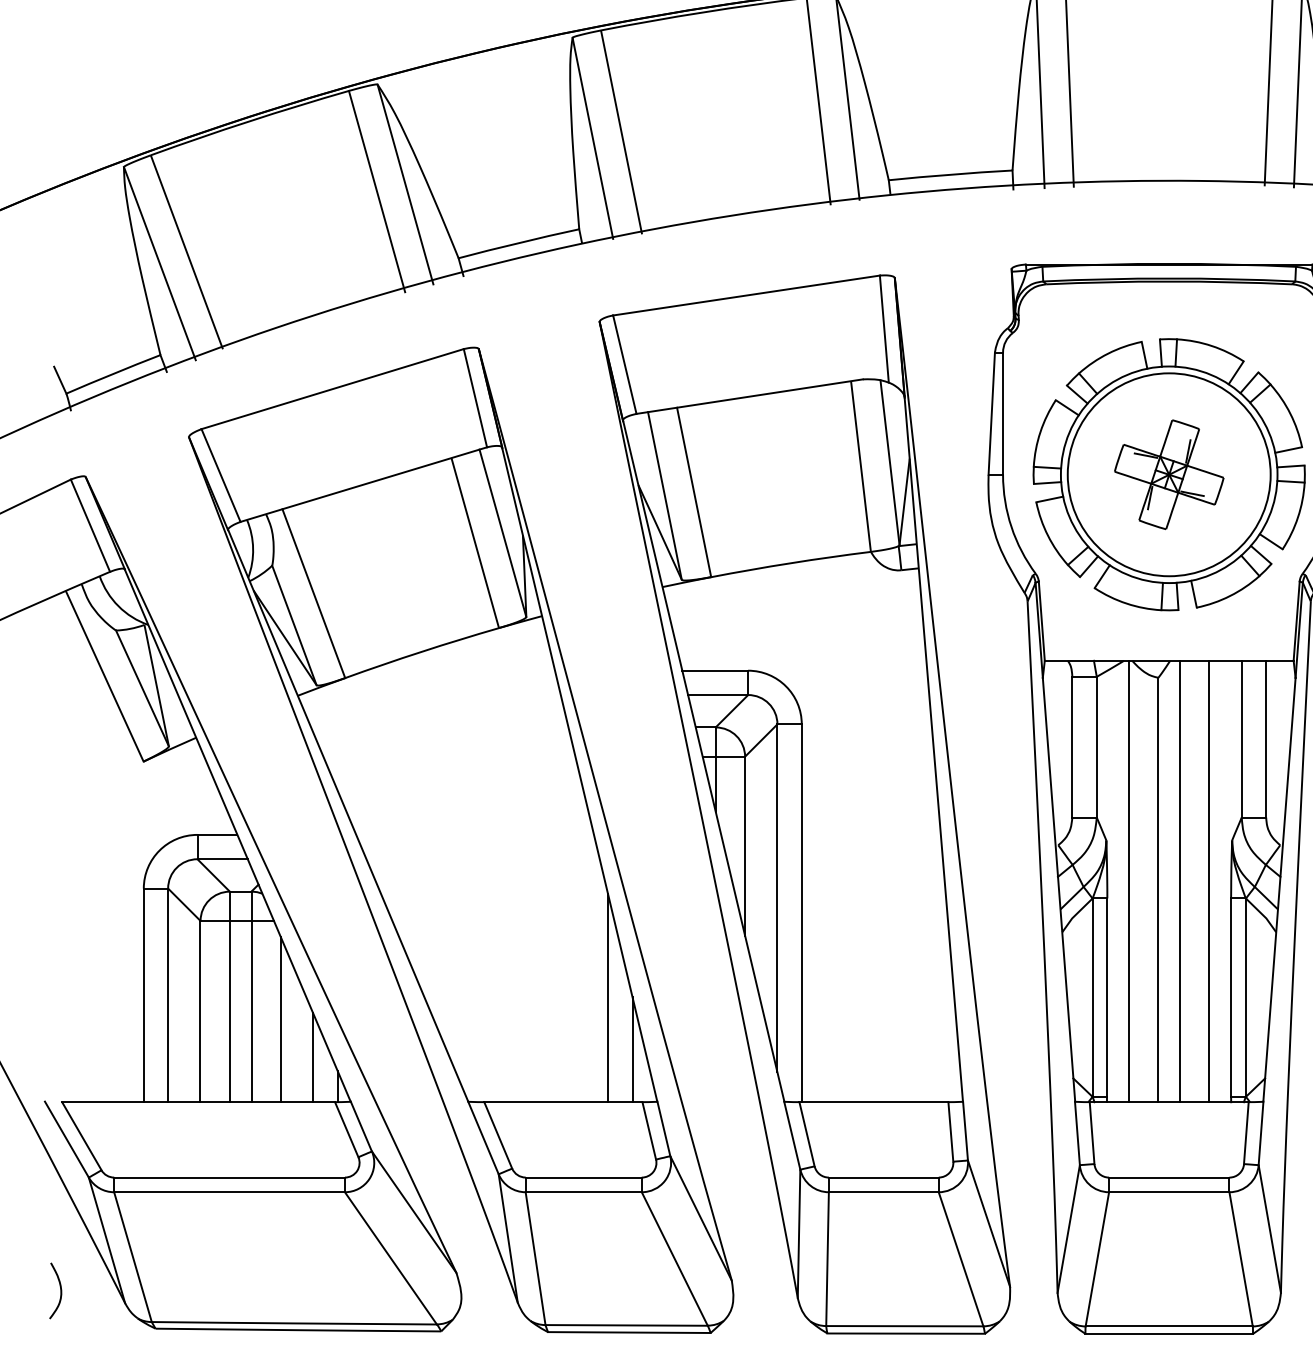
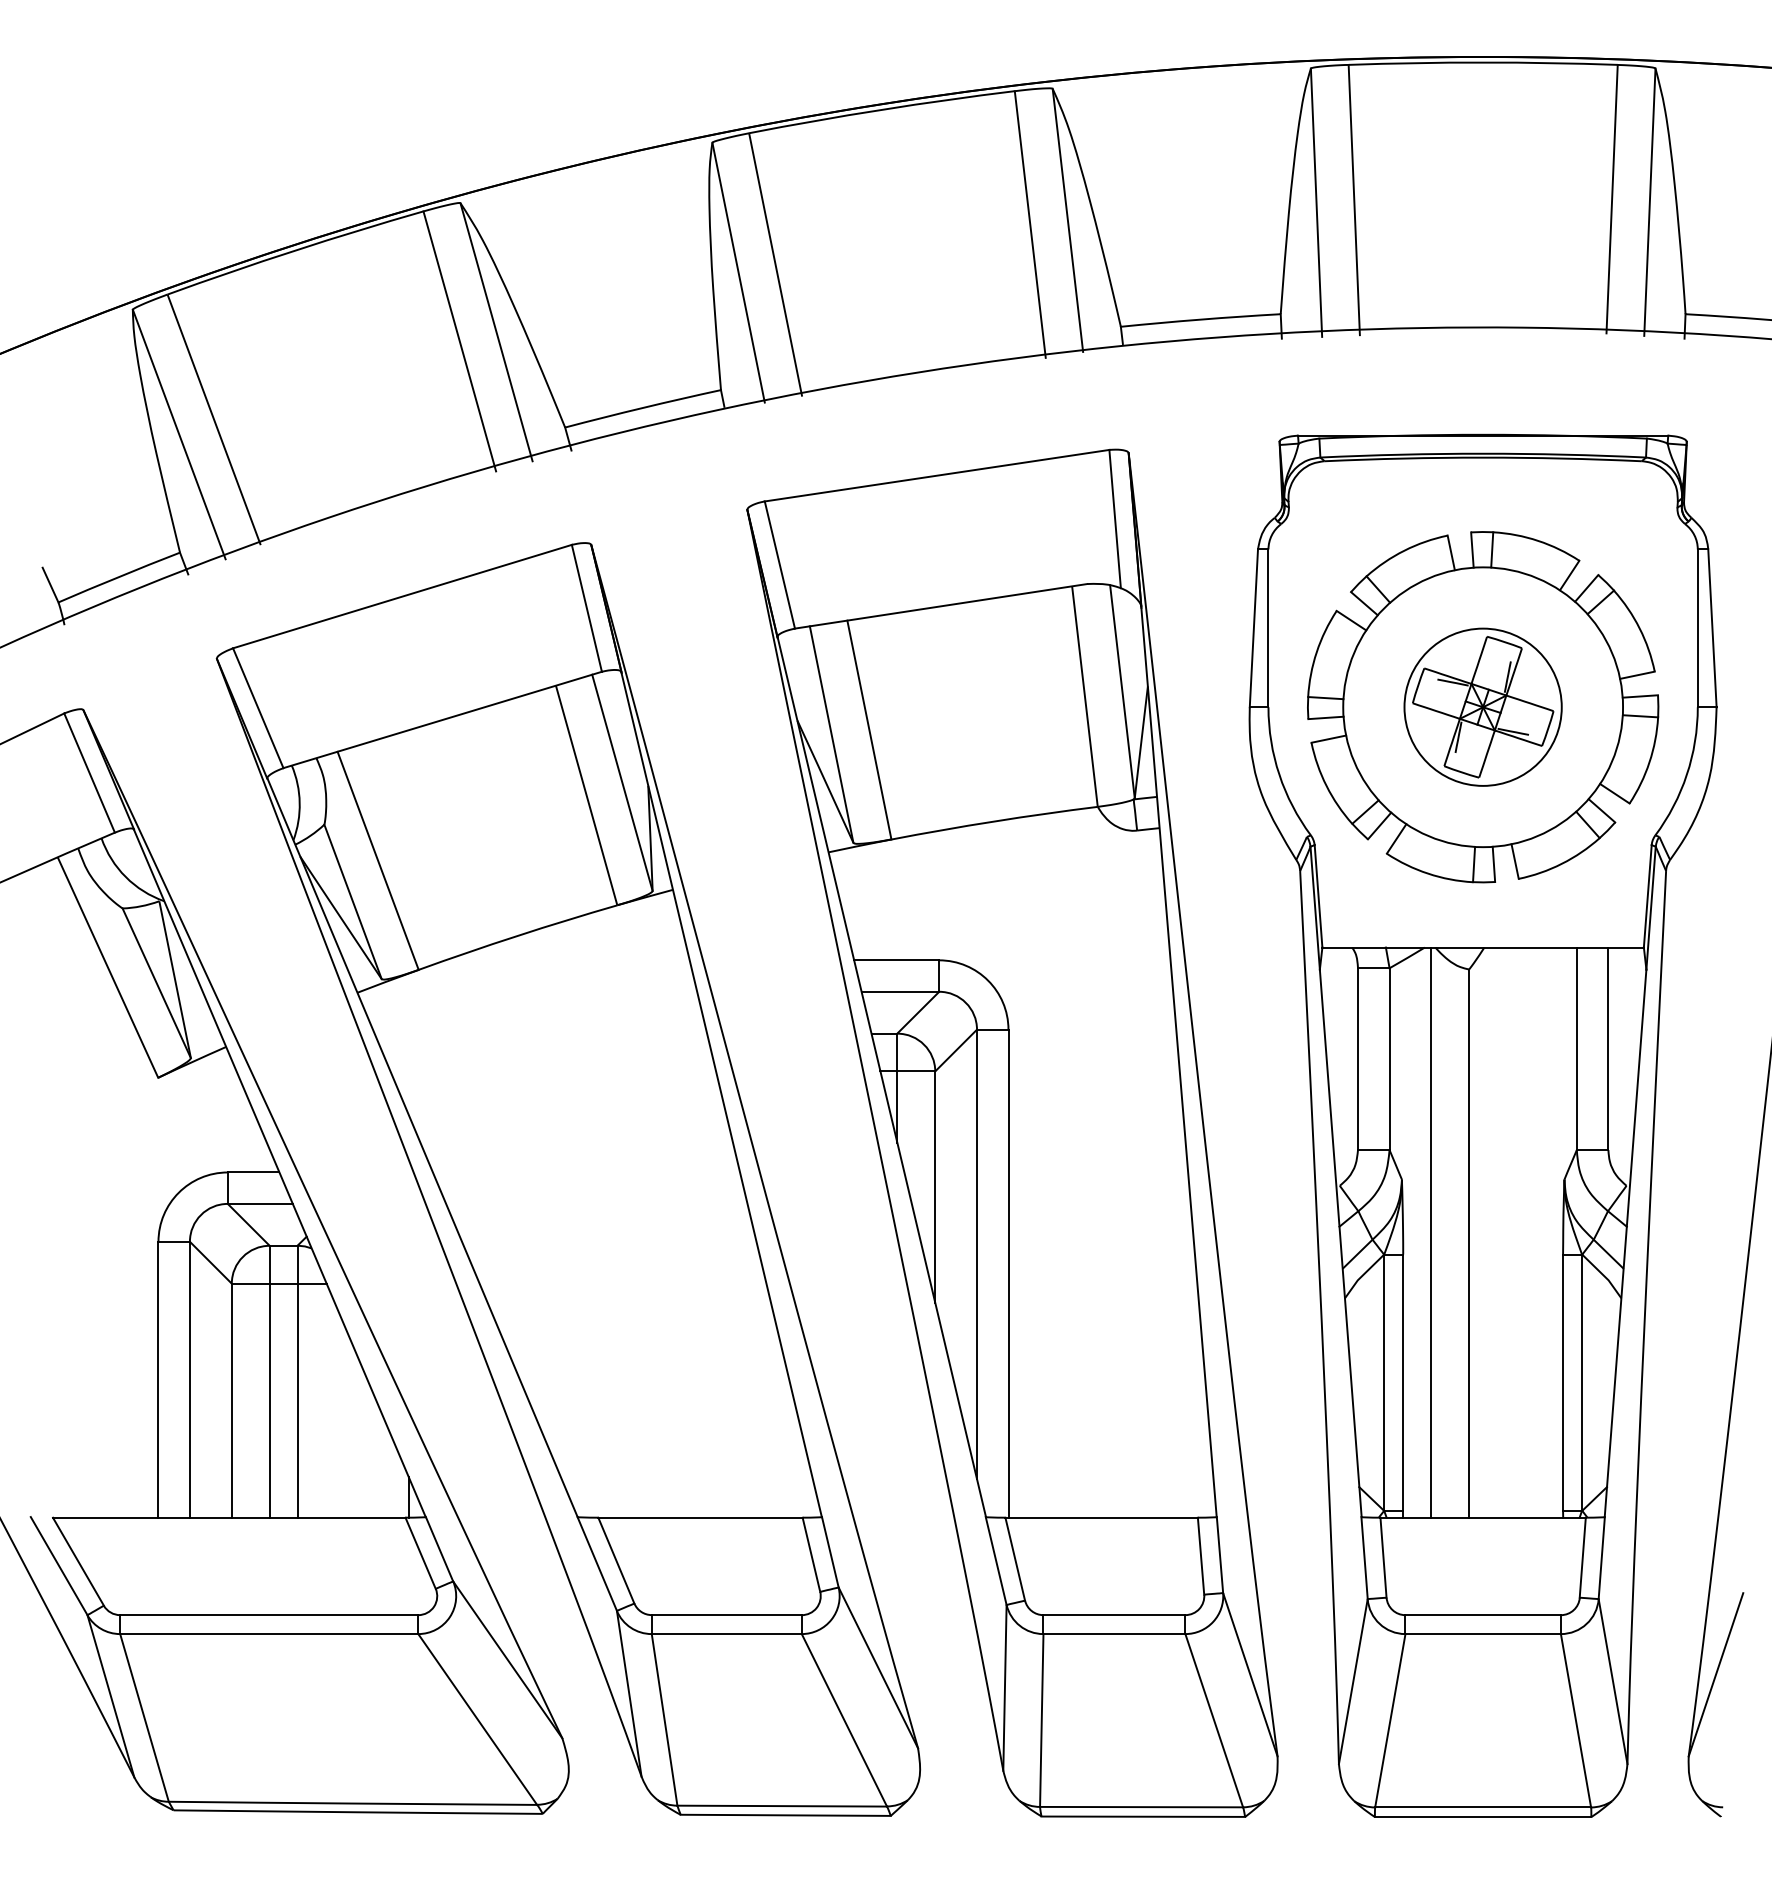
circle: (1169, 474) -> (1483, 707), size x0.6
line: (1180, 881) -> (1497, 1232), removed
line: (1209, 881) -> (1535, 1232), removed
line: (608, 998) -> (758, 1383), removed
line: (280, 1019) -> (335, 1410), removed
line: (632, 1049) -> (789, 1449), removed
line: (313, 1057) -> (377, 1459), removed
curve: (60, 1290) -> (50, 1760), removed

